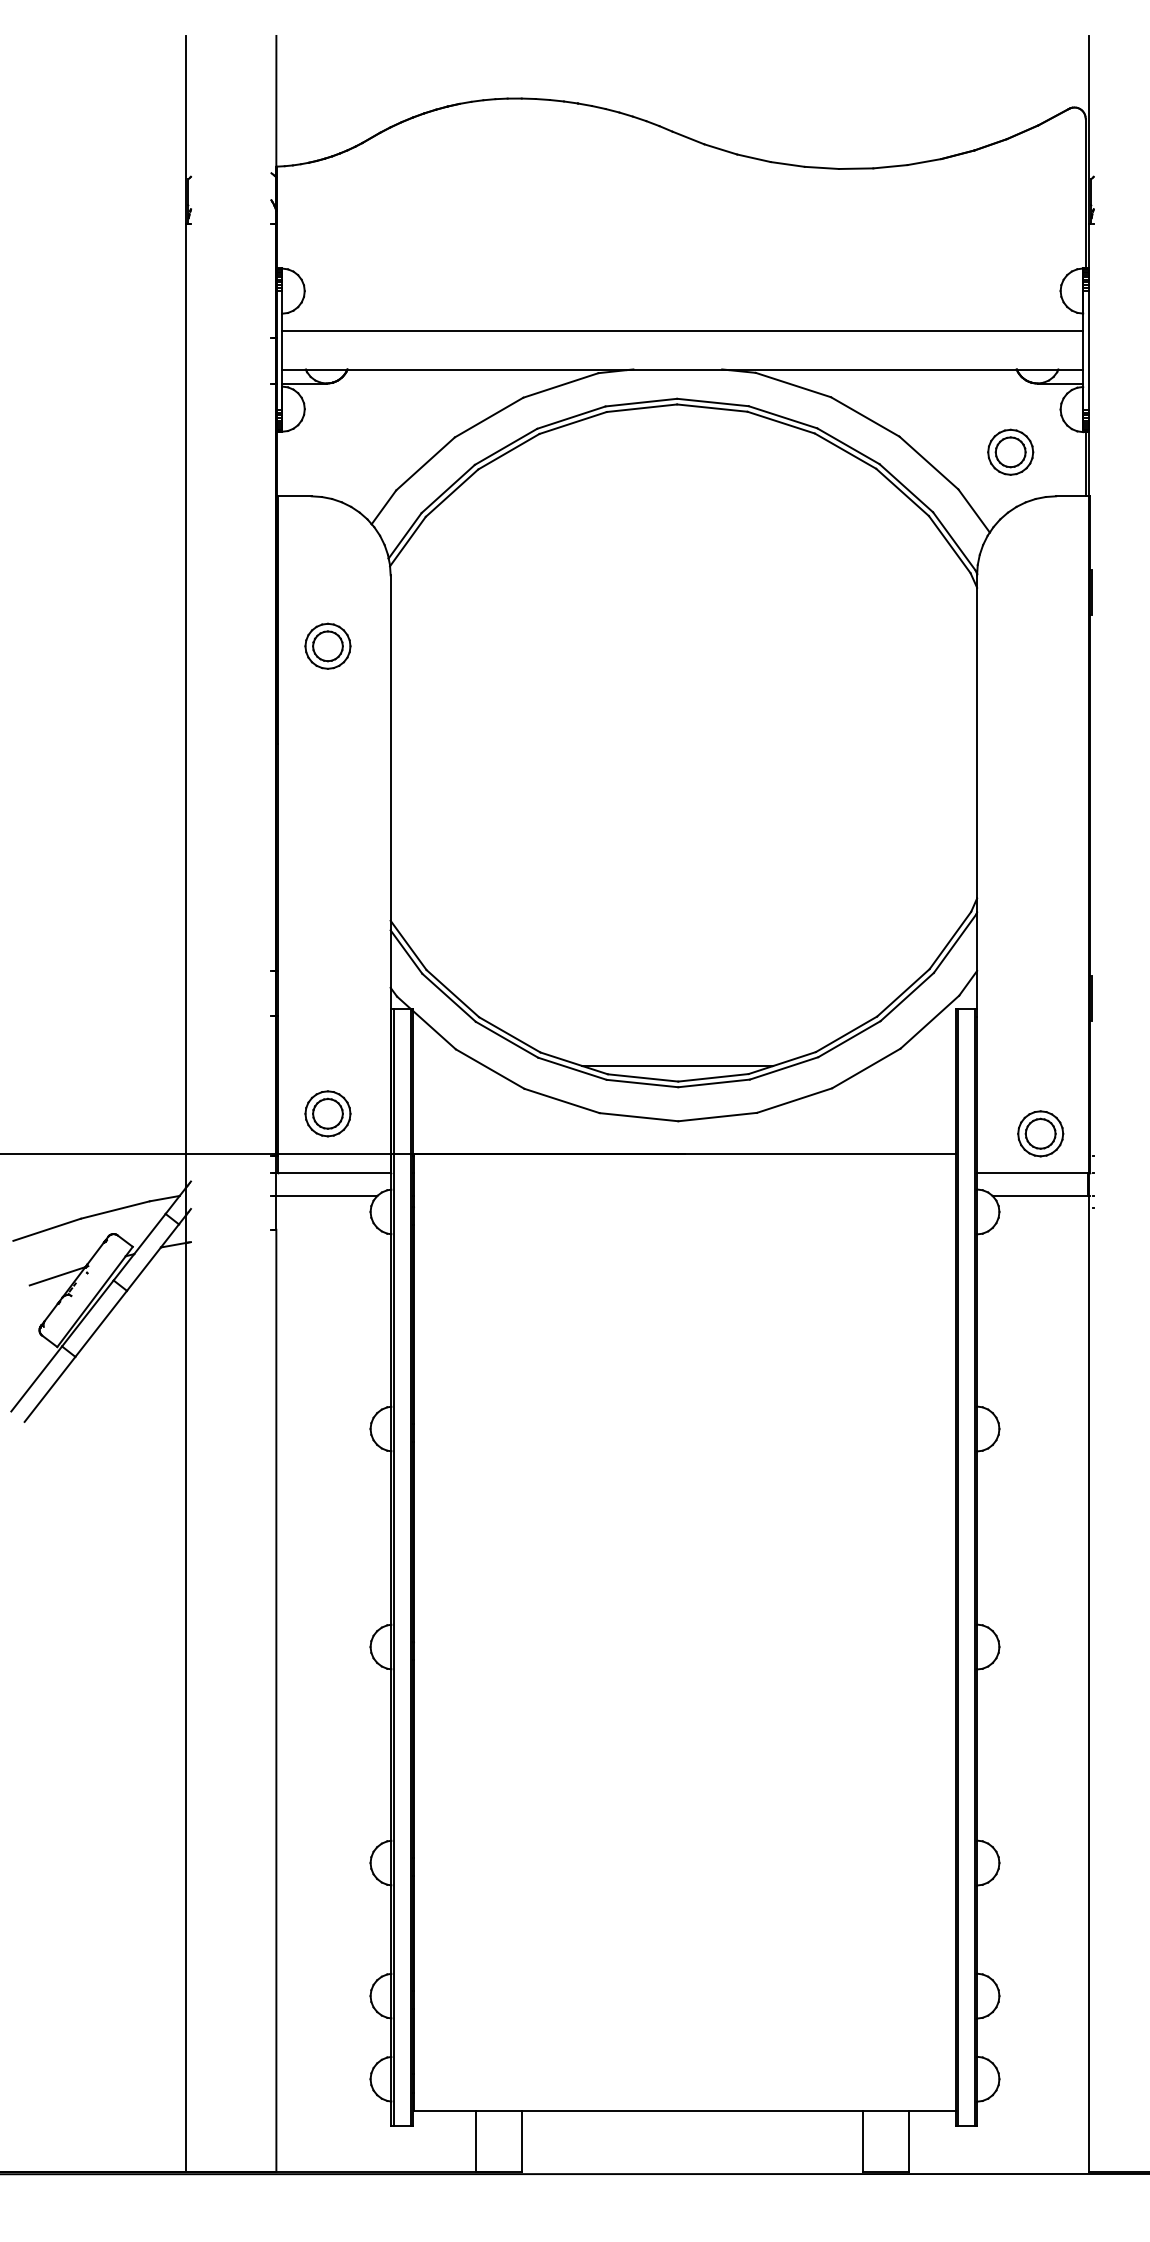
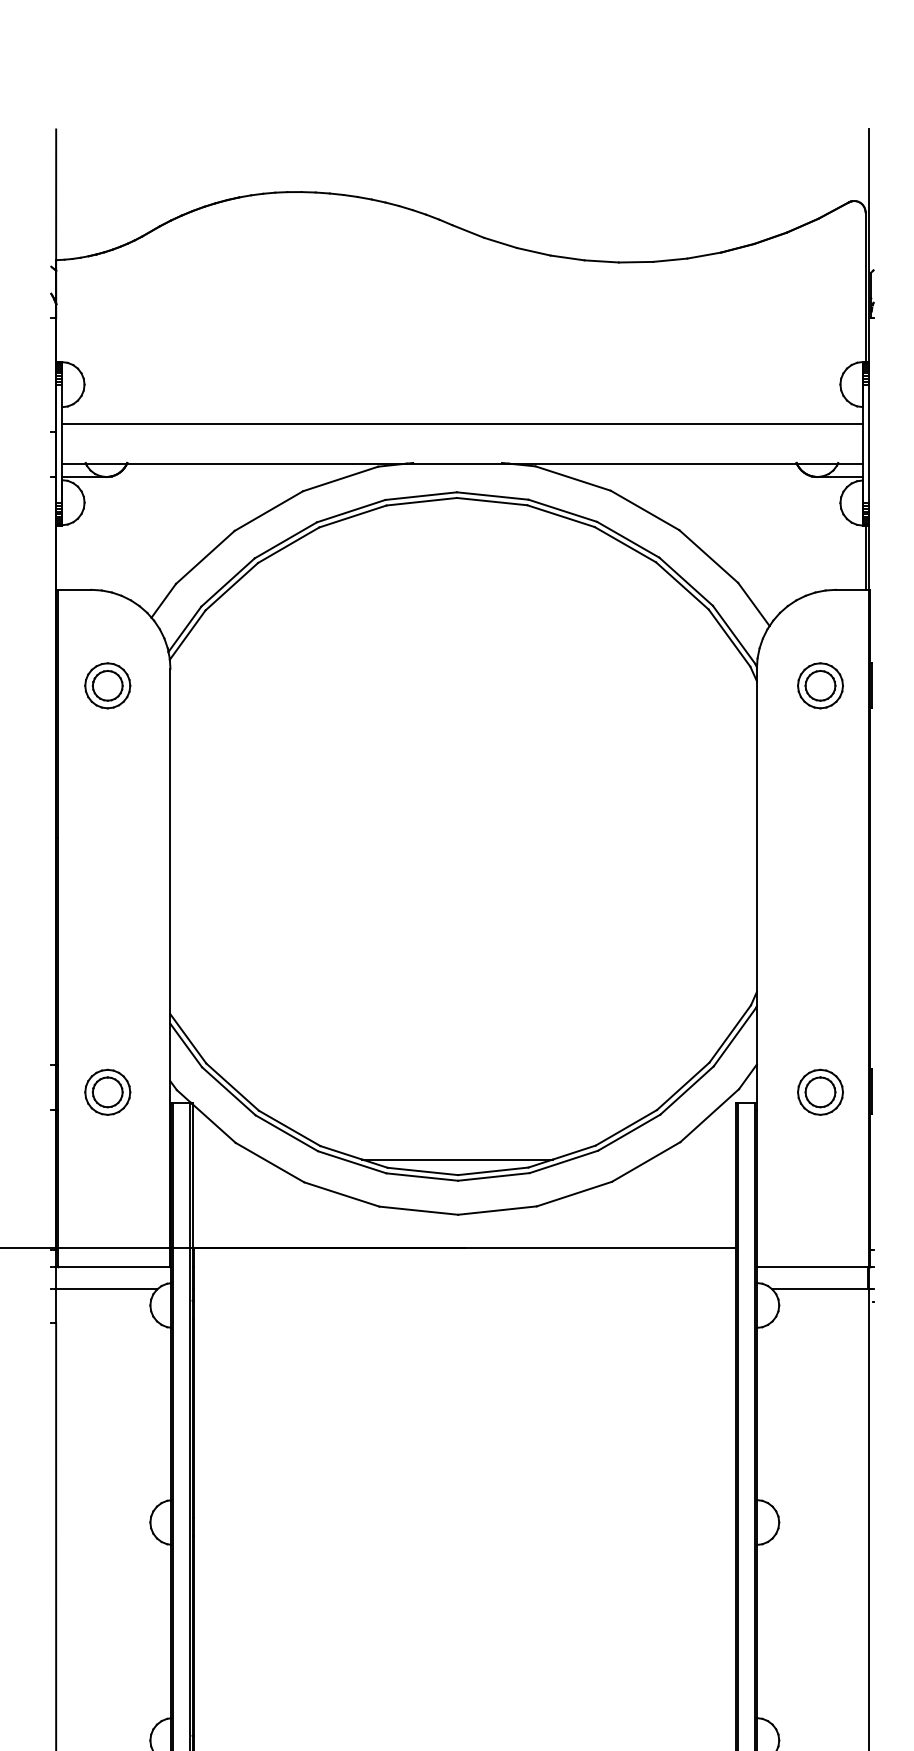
part: (1010, 451) -> (820, 685), moved
part: (327, 645) -> (107, 685), moved
part: (327, 1113) -> (107, 1092), moved
part: (1040, 1133) -> (820, 1092), moved

